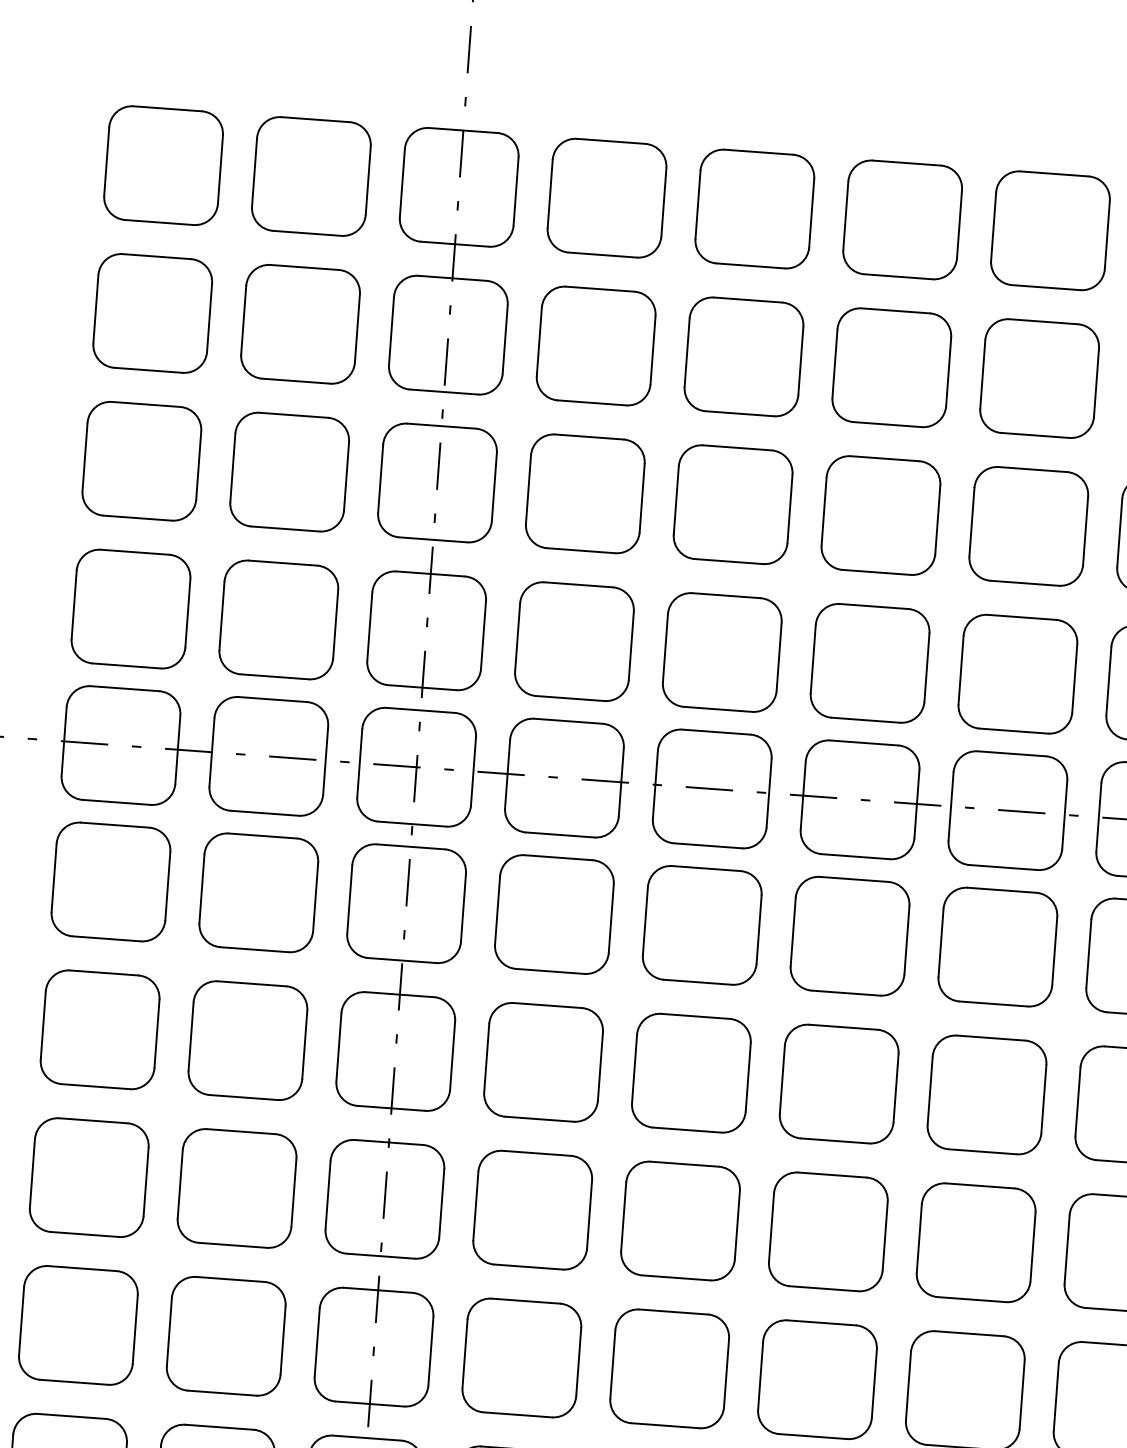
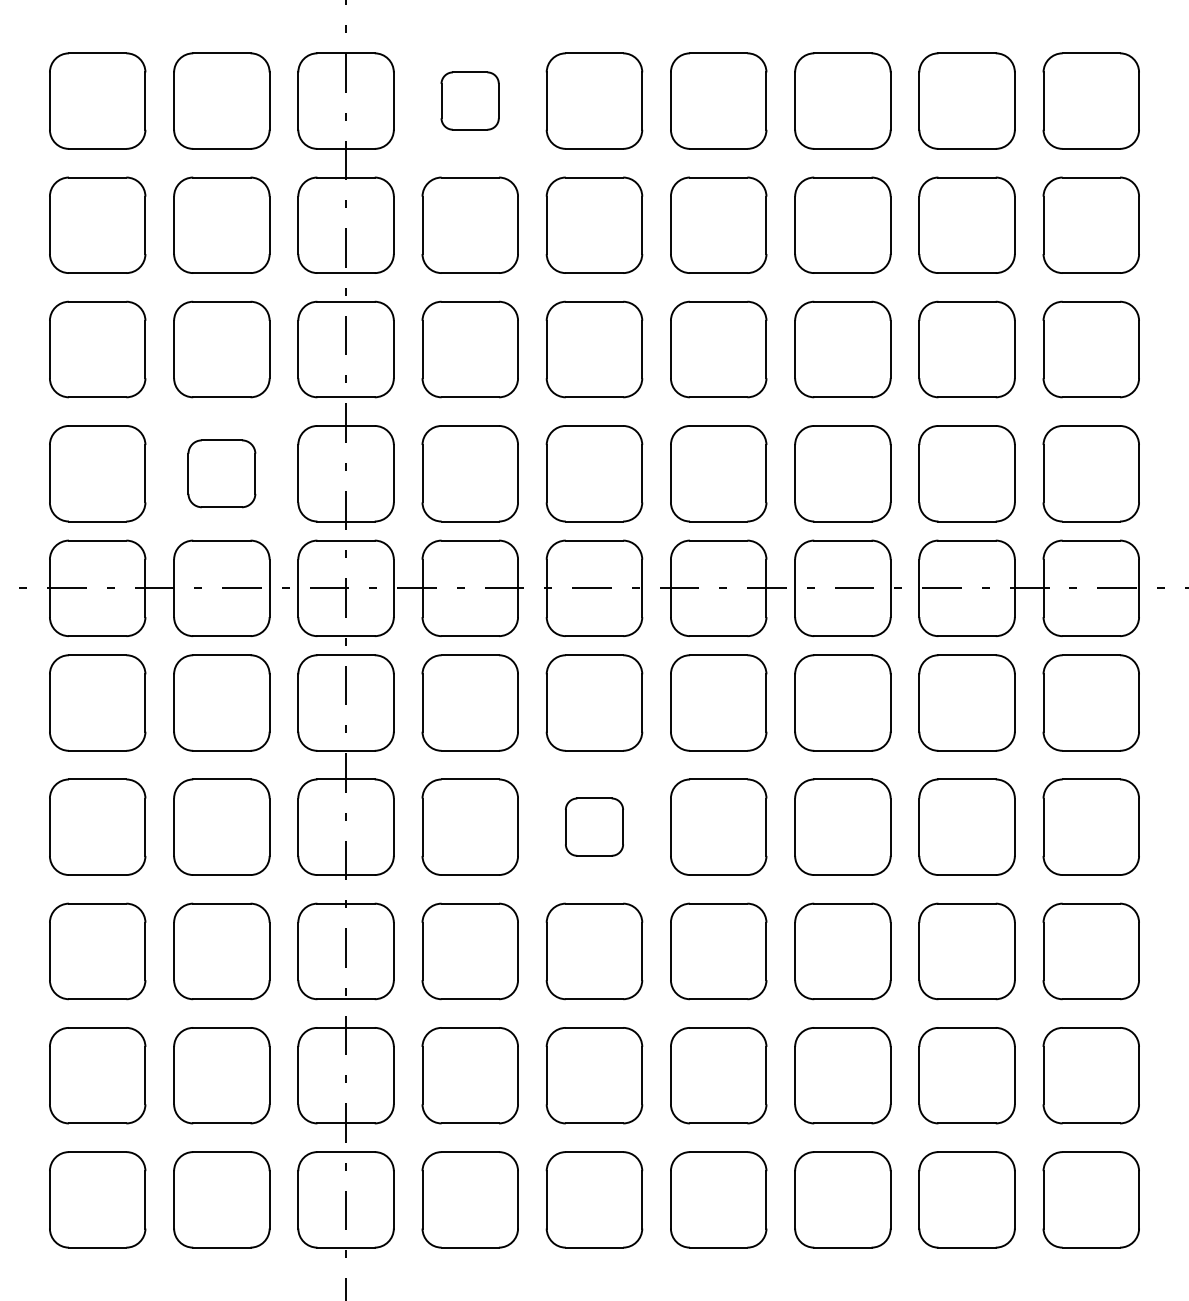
part: (606, 197) -> (469, 100), size x0.6
part: (278, 619) -> (221, 473), size x0.7
part: (691, 1072) -> (594, 826), size x0.6

